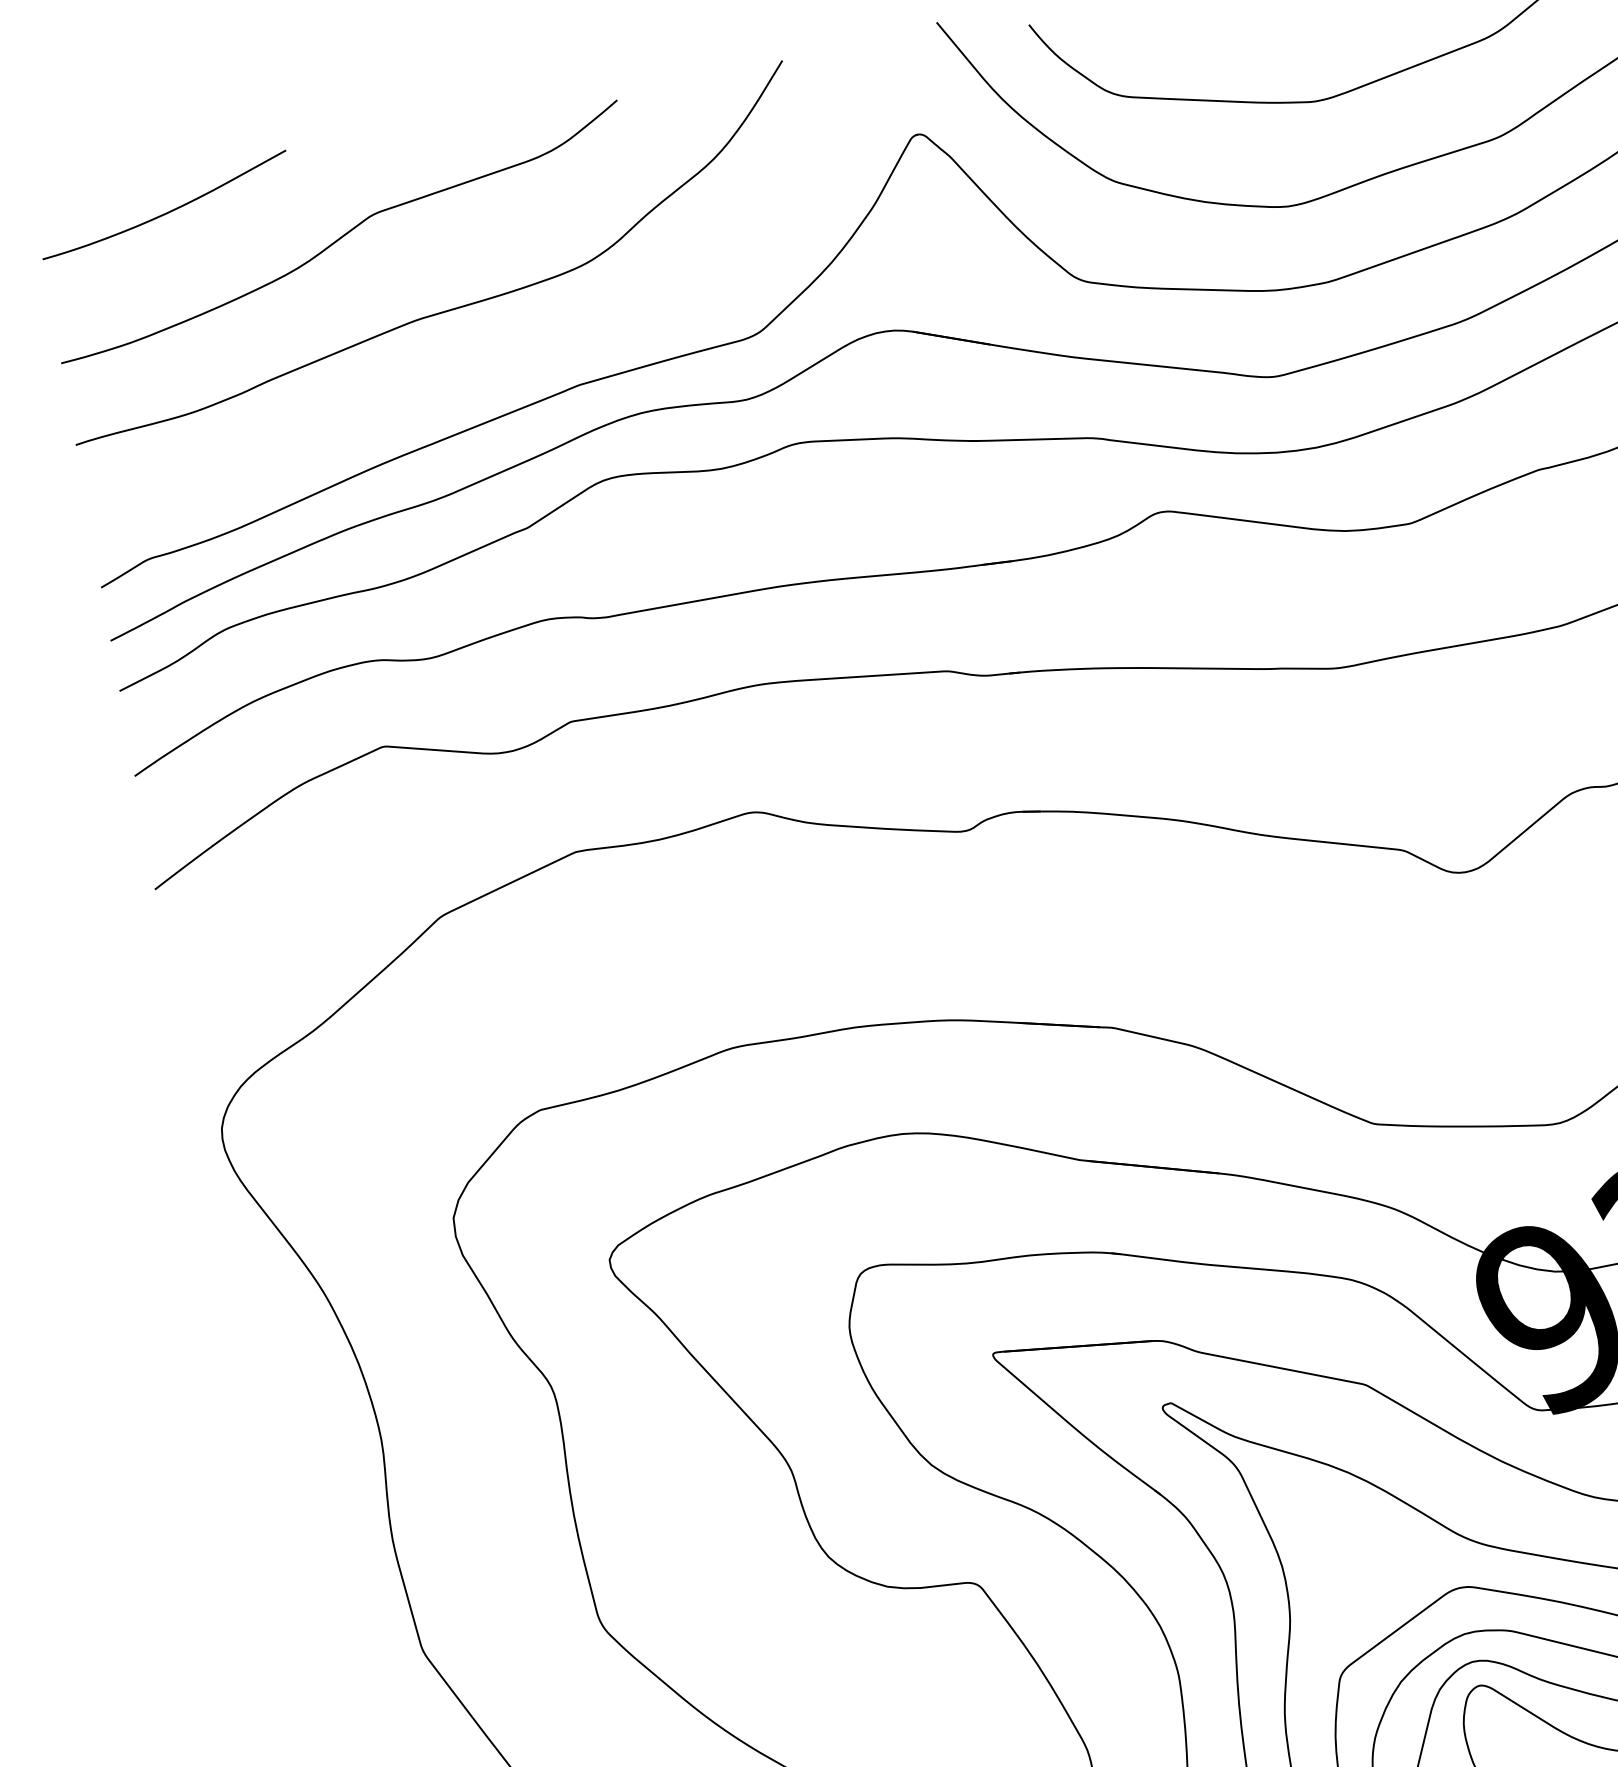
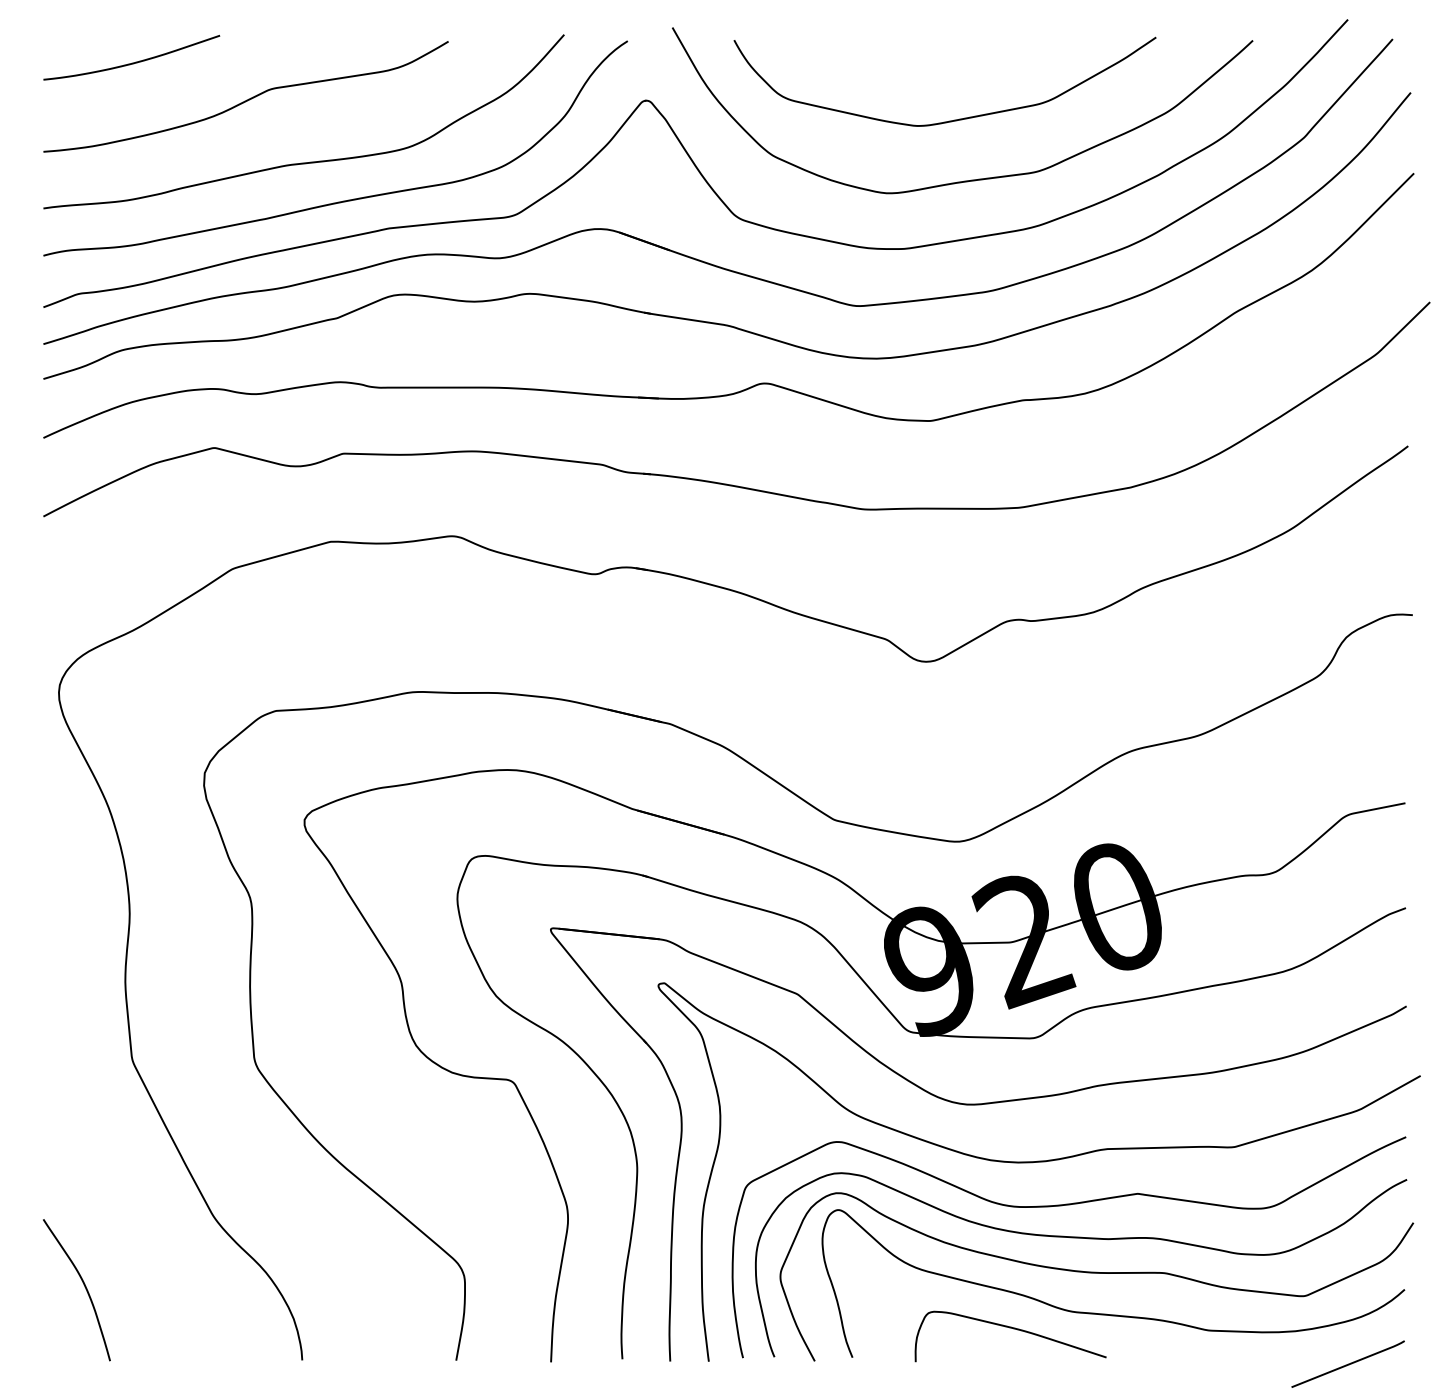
curve: (506, 356) -> (343, 200), added

